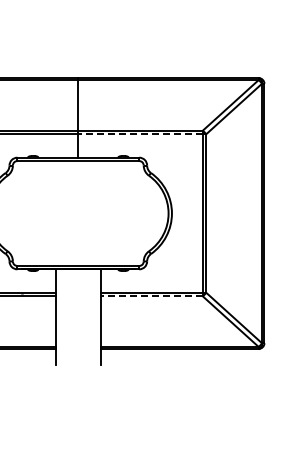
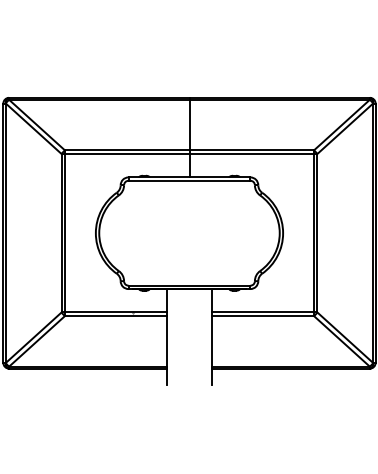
line: (140, 134) -> (251, 154), dashed -> solid
line: (152, 296) -> (263, 316), dashed -> solid

